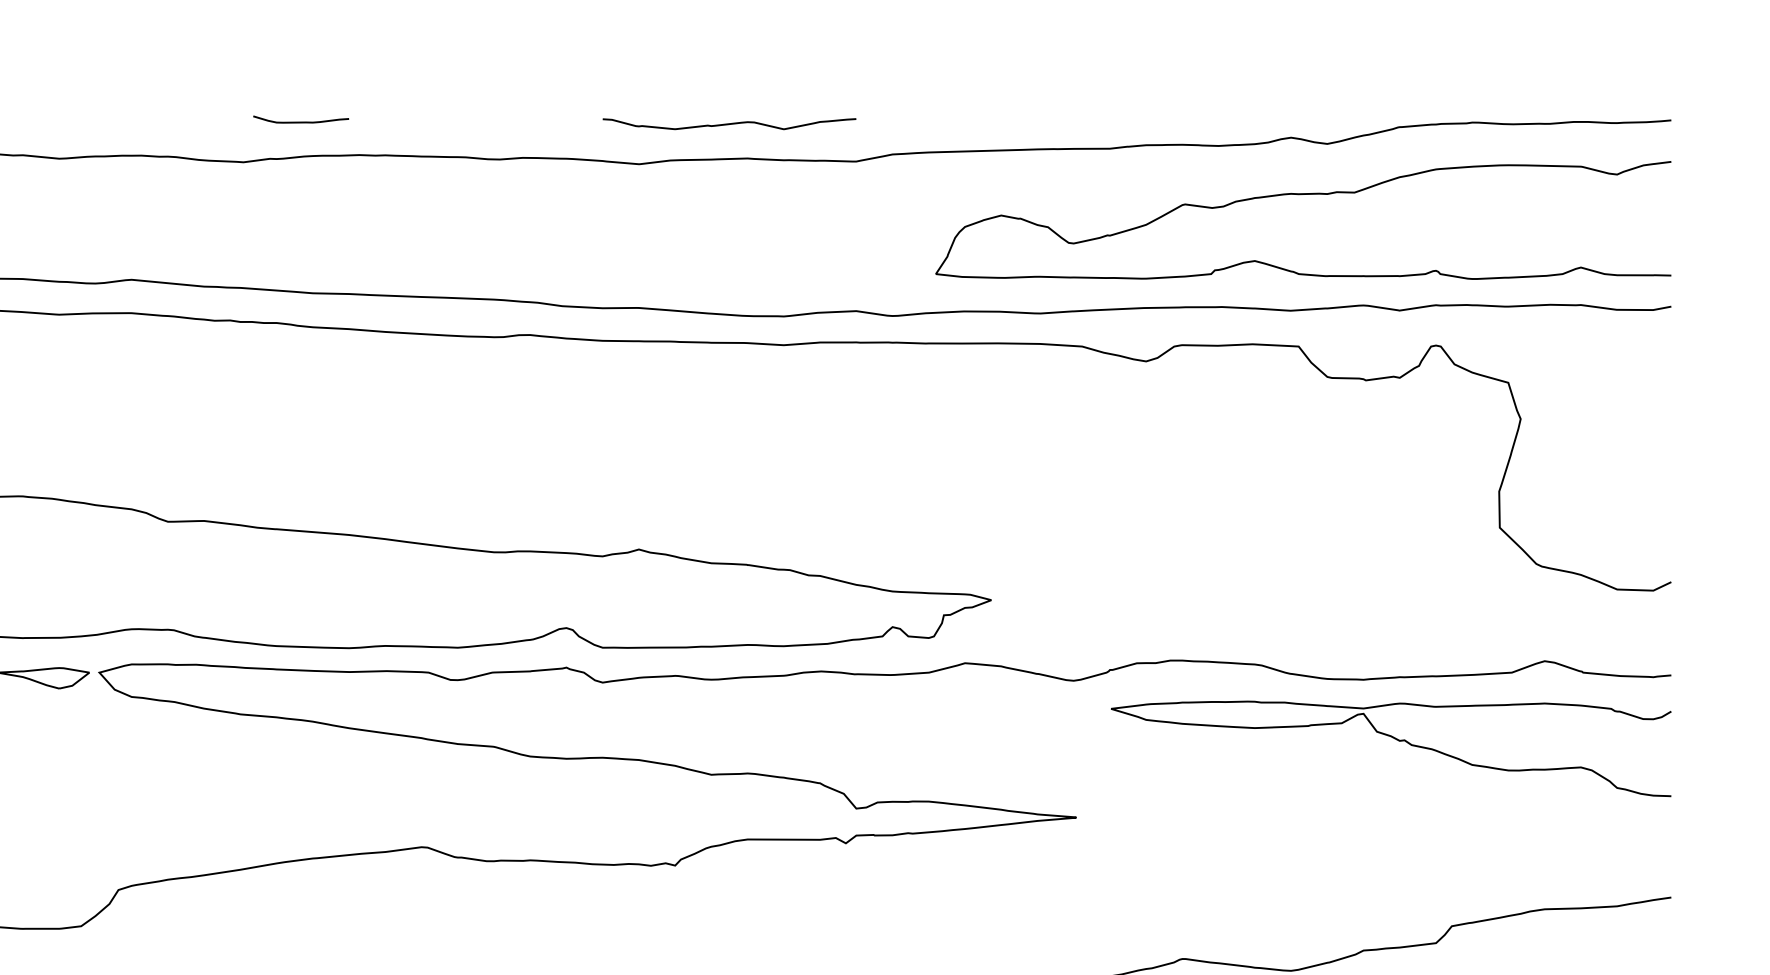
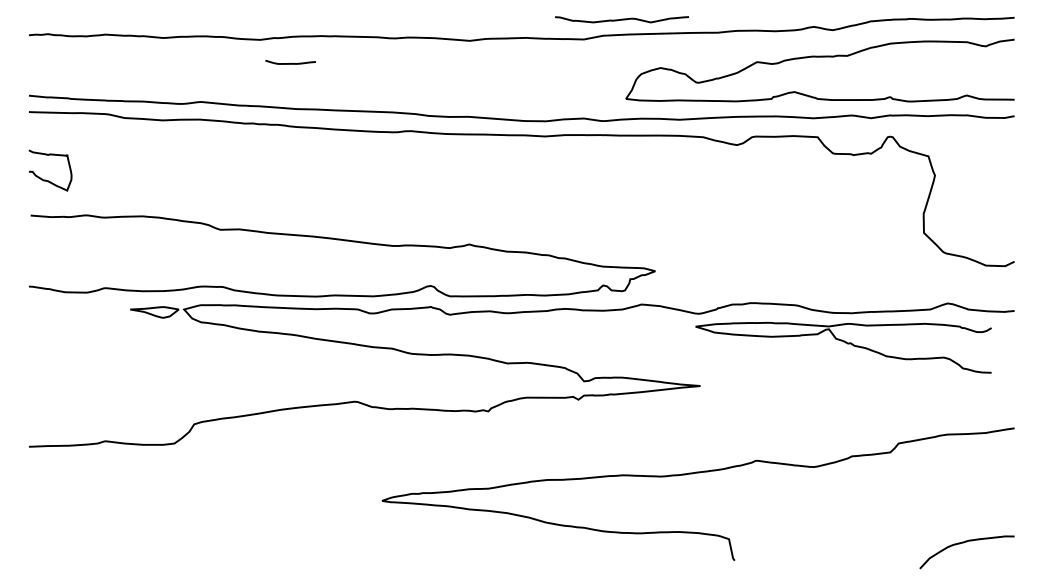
curve: (300, 121) -> (290, 63), moved
curve: (728, 123) -> (621, 19), moved
curve: (1394, 740) -> (845, 343), moved

